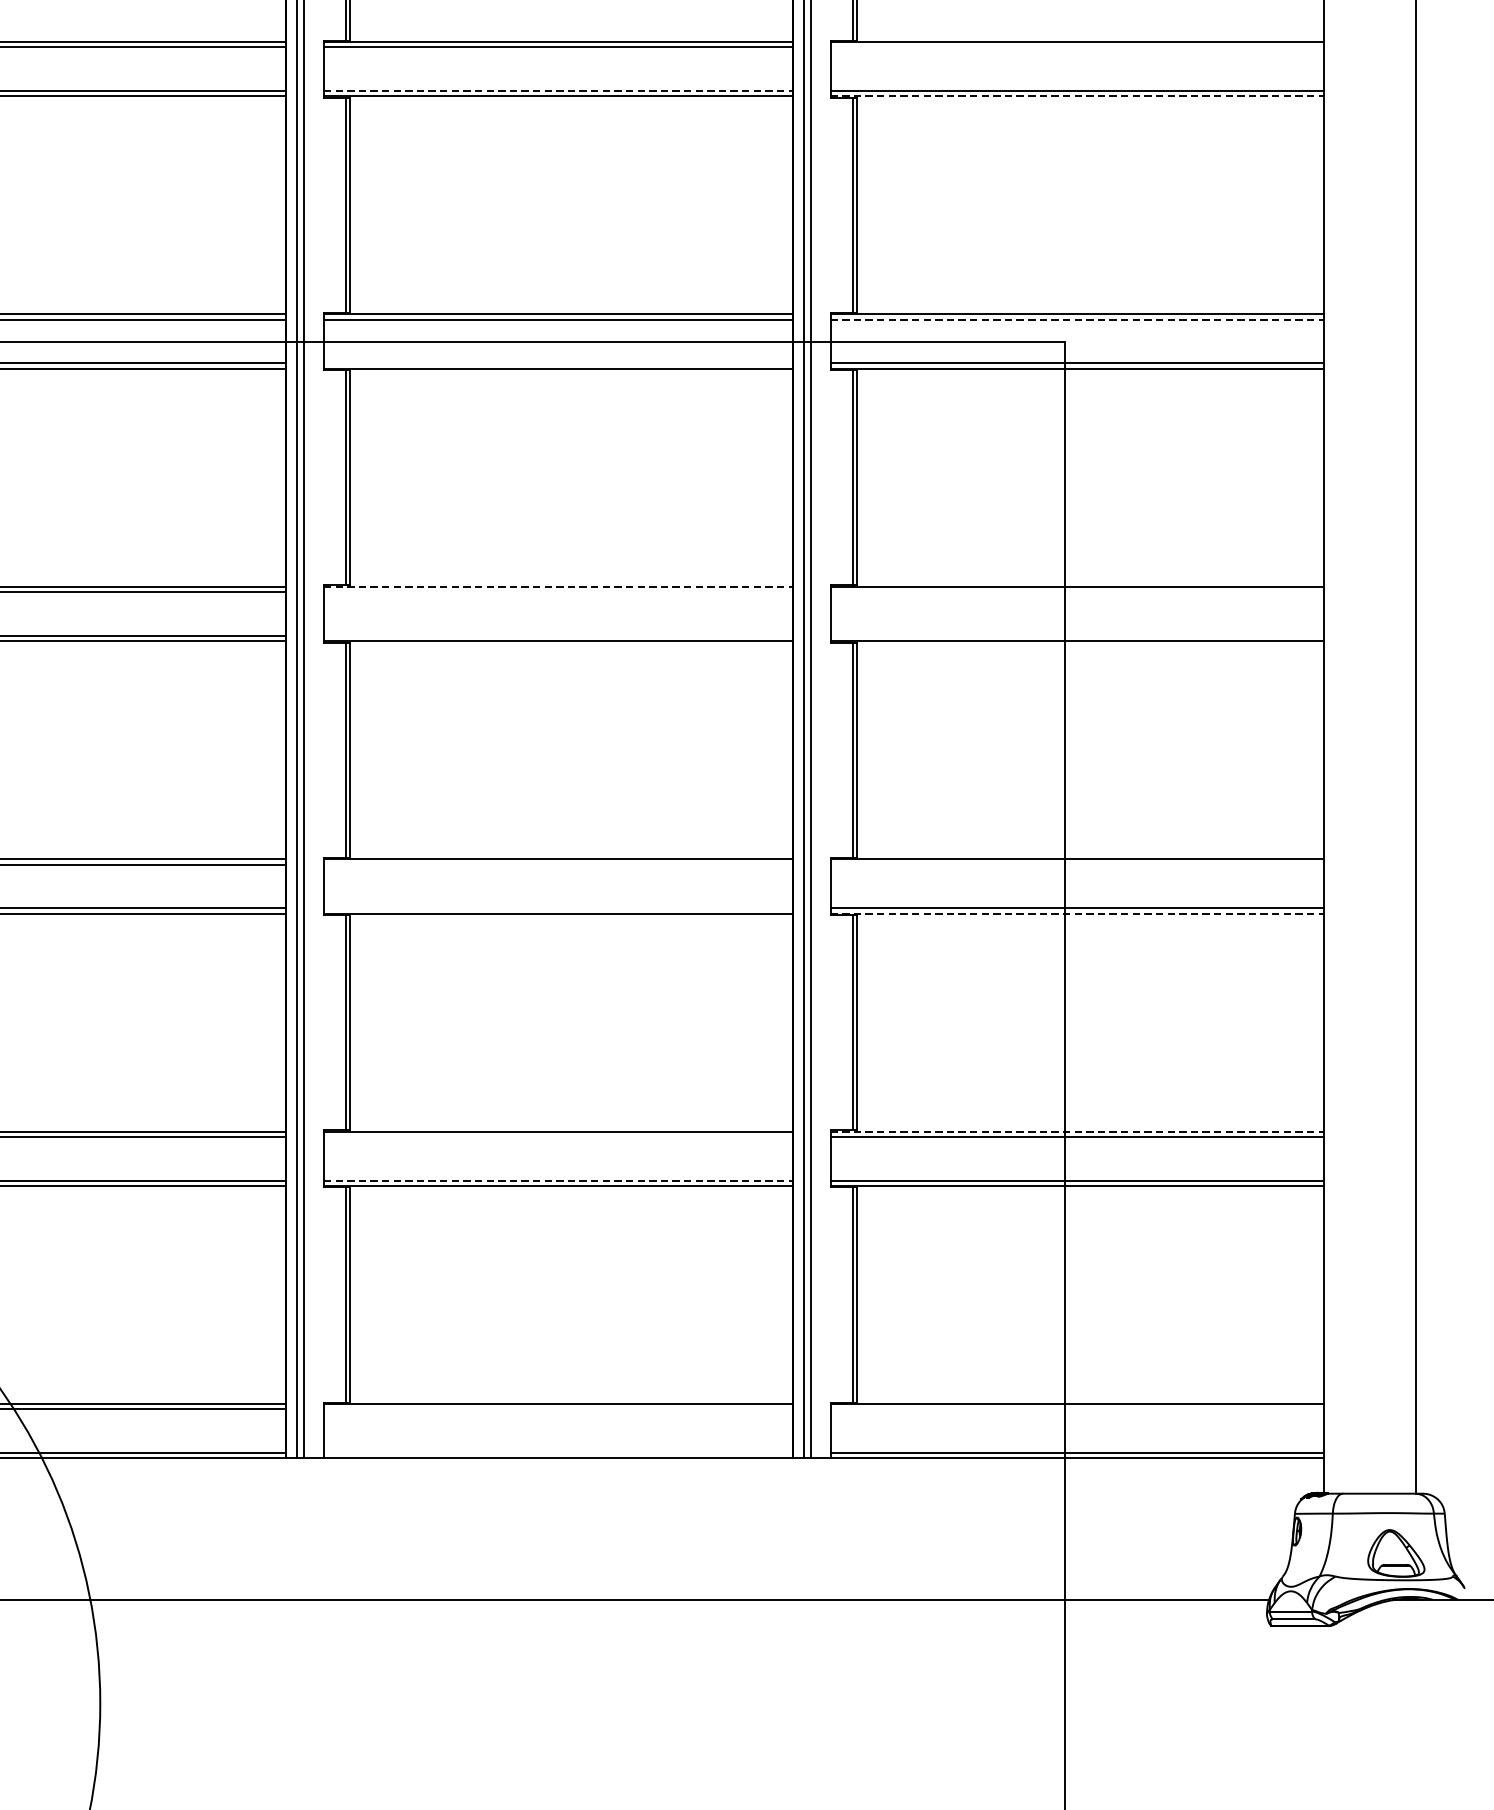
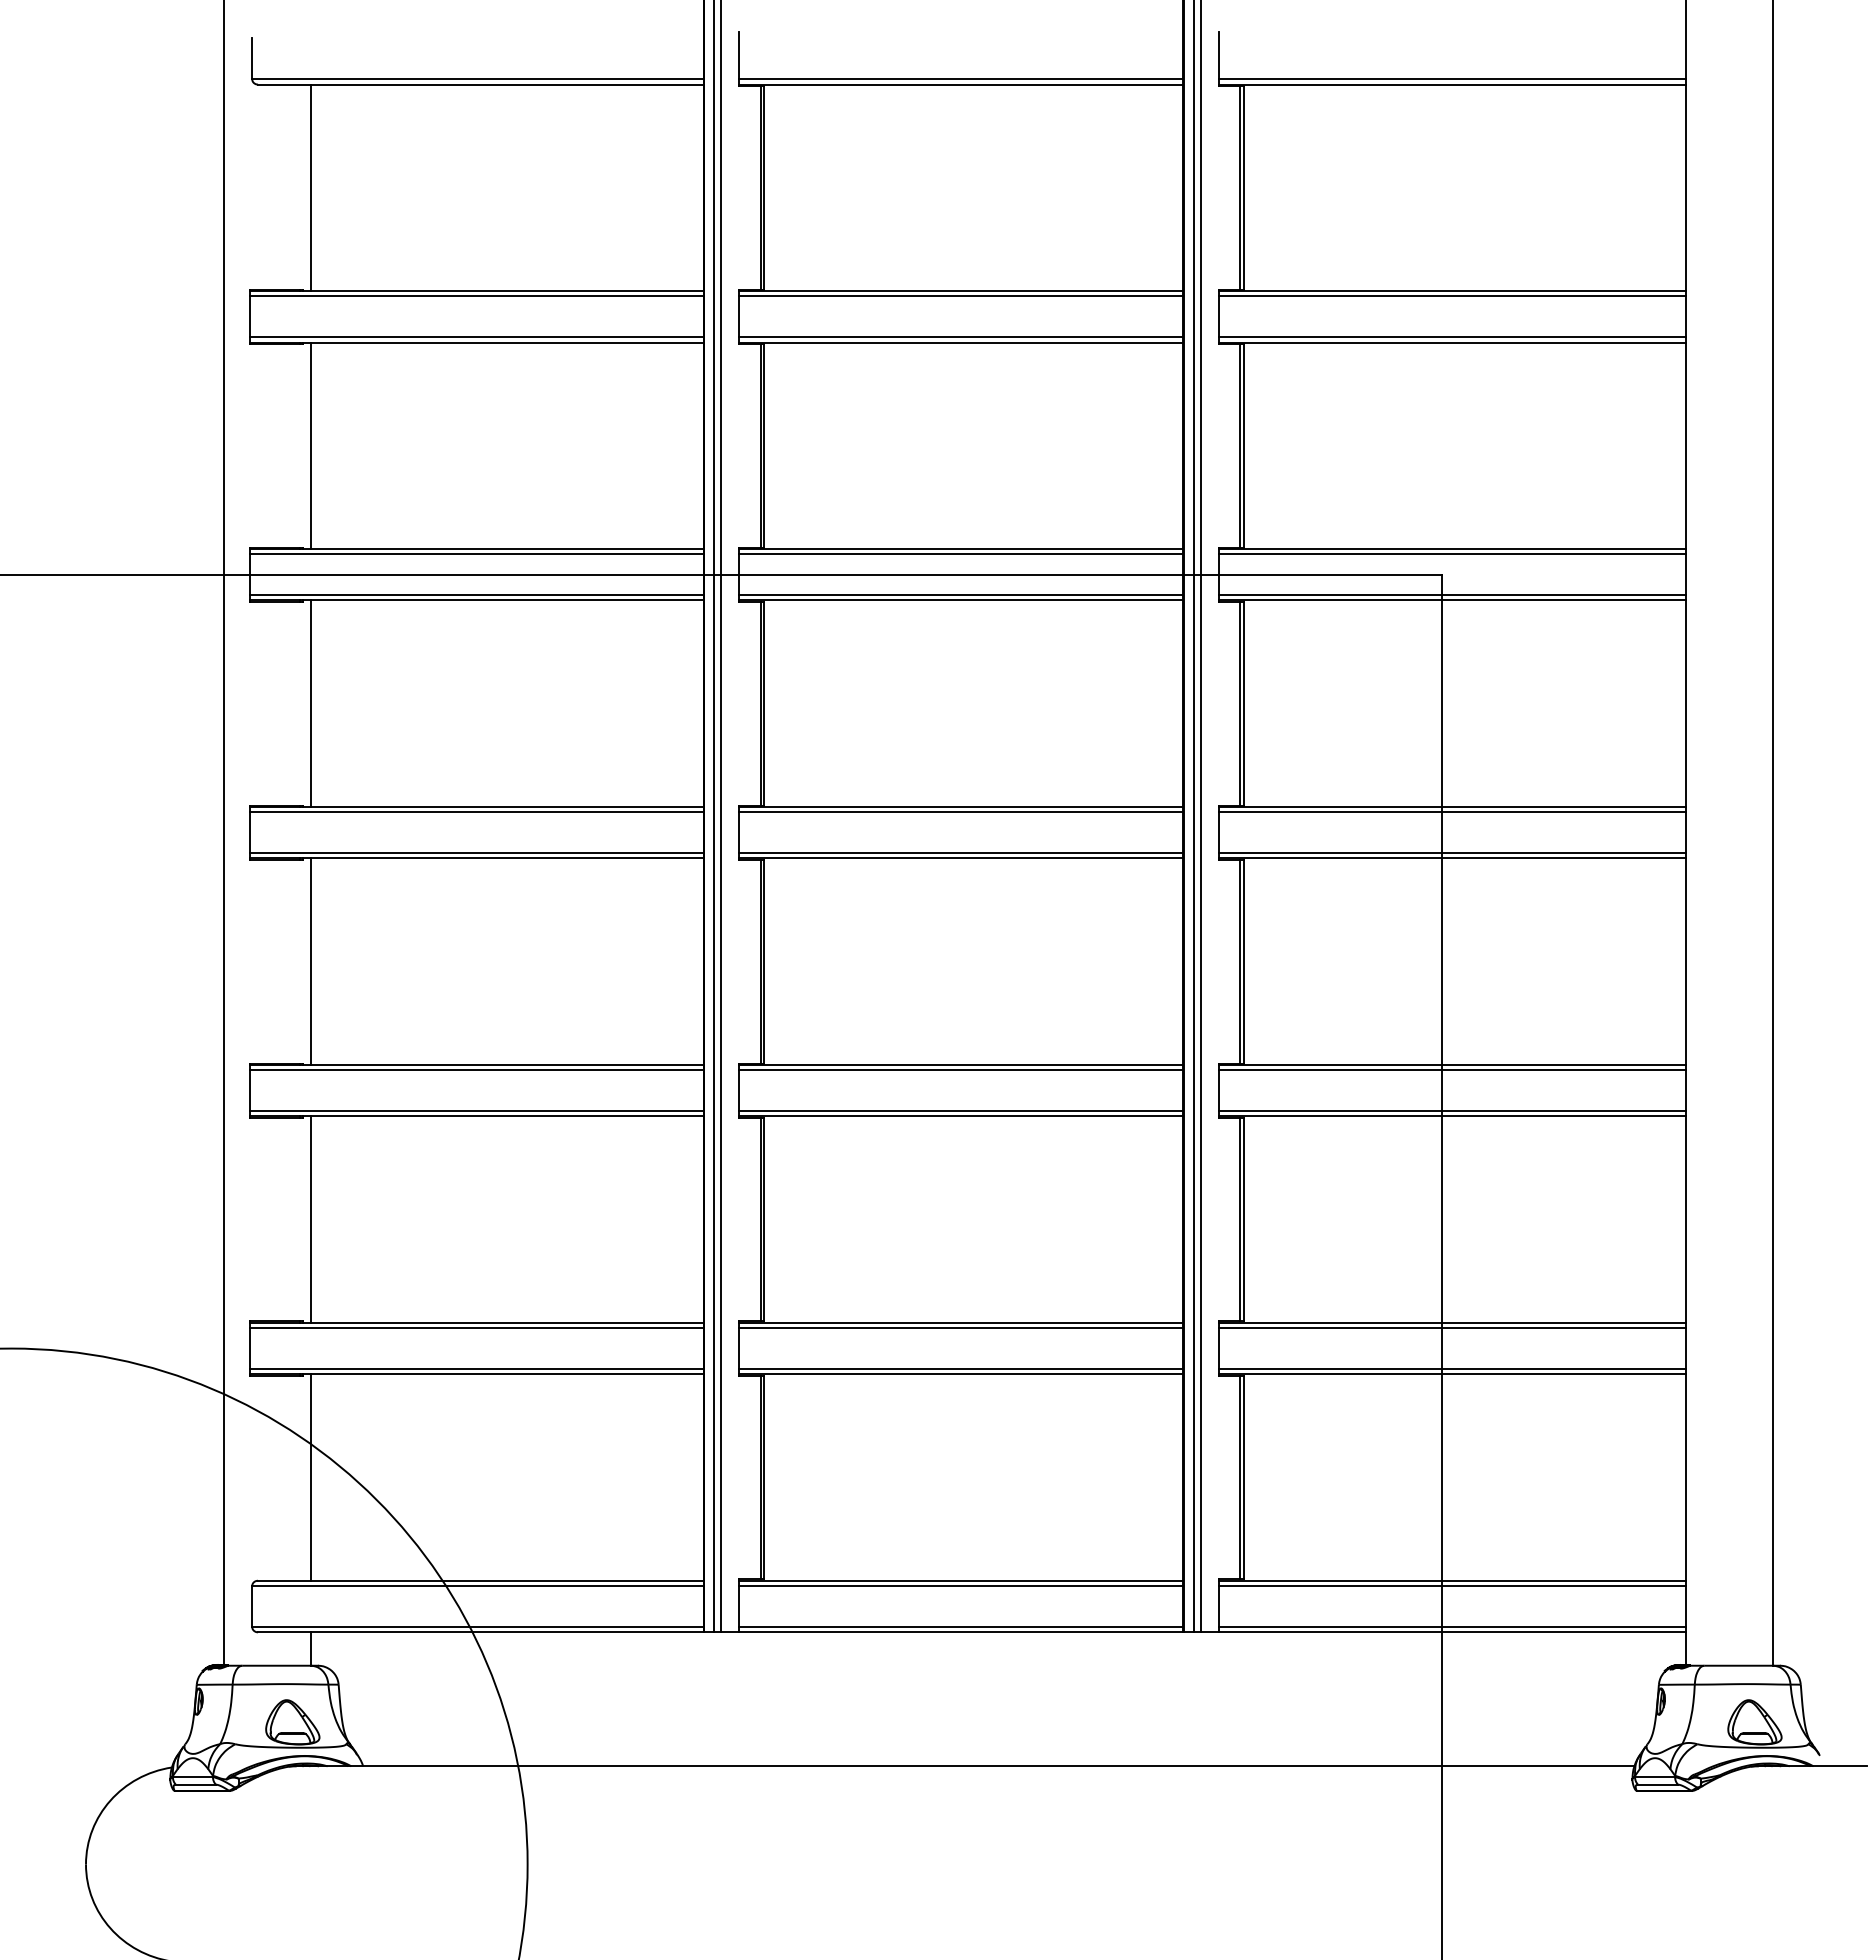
line: (1076, 47) -> (1452, 296), added
line: (558, 91) -> (961, 337), dashed -> solid
line: (1076, 96) -> (1452, 342), dashed -> solid
line: (1076, 320) -> (1452, 554), dashed -> solid
line: (558, 363) -> (961, 595), added
line: (558, 586) -> (961, 806), dashed -> solid
line: (558, 592) -> (961, 812), added
line: (1076, 592) -> (1452, 812), added
line: (558, 635) -> (961, 853), added
line: (1076, 635) -> (1452, 853), added
line: (558, 864) -> (961, 1069), added
line: (1076, 864) -> (1452, 1069), added
line: (558, 908) -> (961, 1111), added
line: (1076, 913) -> (1452, 1116), dashed -> solid
line: (1076, 1131) -> (1452, 1322), dashed -> solid
line: (558, 1136) -> (961, 1327), added
line: (558, 1180) -> (961, 1369), dashed -> solid
line: (558, 1408) -> (961, 1585), added
line: (1076, 1408) -> (1452, 1585), added
line: (558, 1453) -> (961, 1627), added

